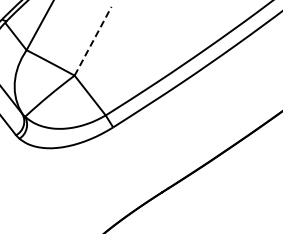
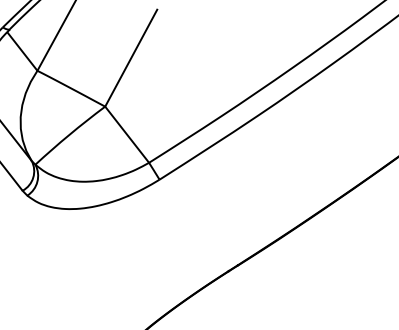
line: (93, 40) -> (131, 57), dashed -> solid

